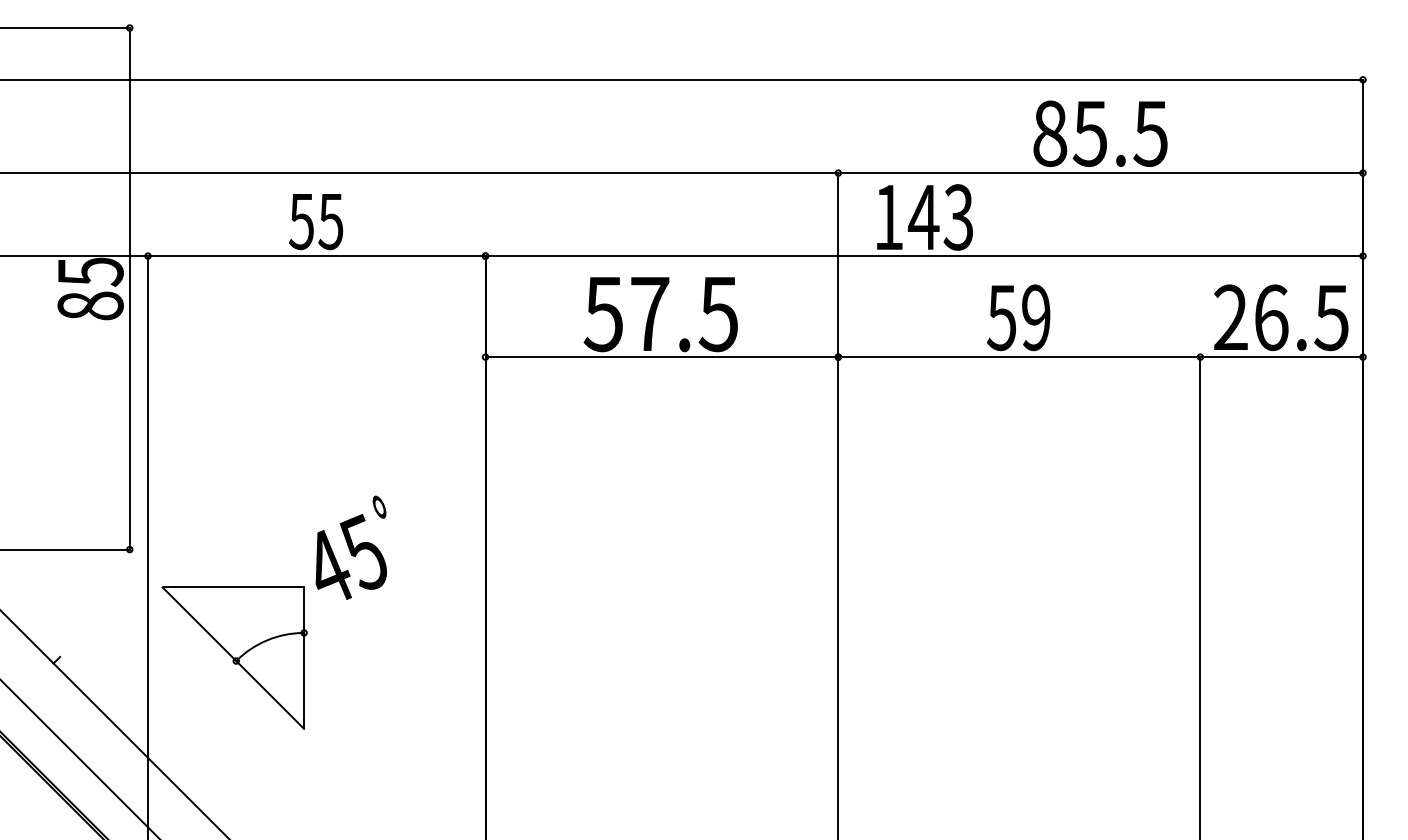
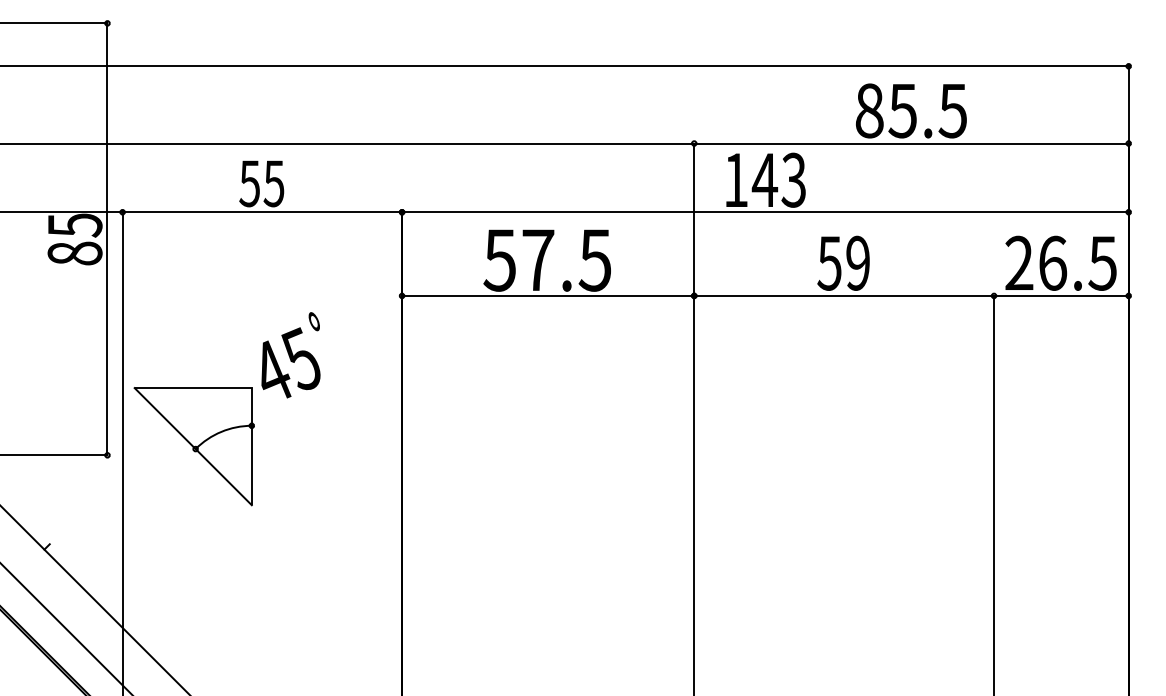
part: (273, 612) -> (226, 408), moved

